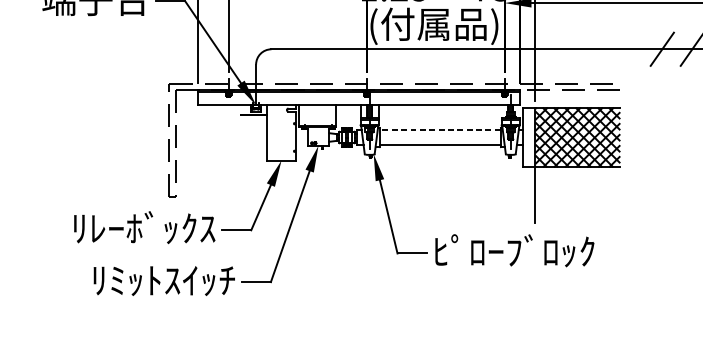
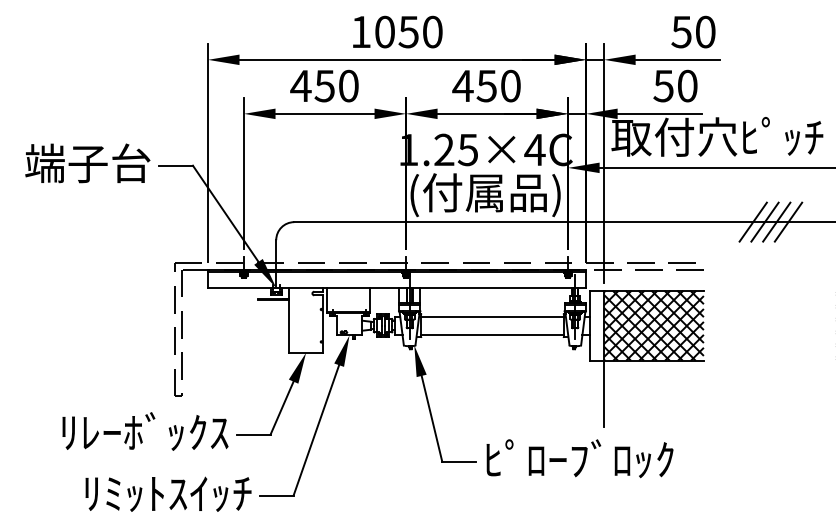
line: (671, 48) -> (764, 221), added
line: (682, 48) -> (776, 221), added
line: (439, 129) -> (491, 316), dashed -> solid

